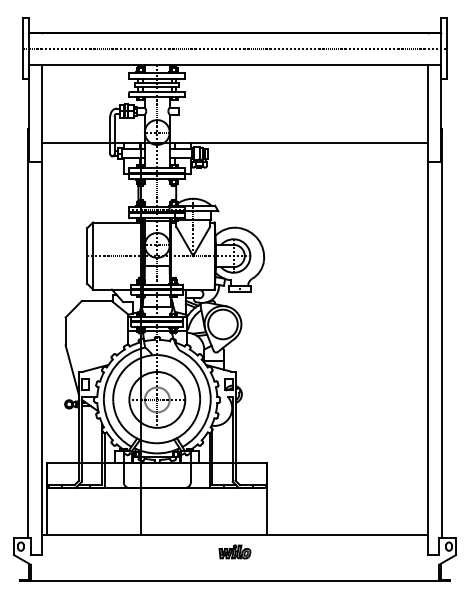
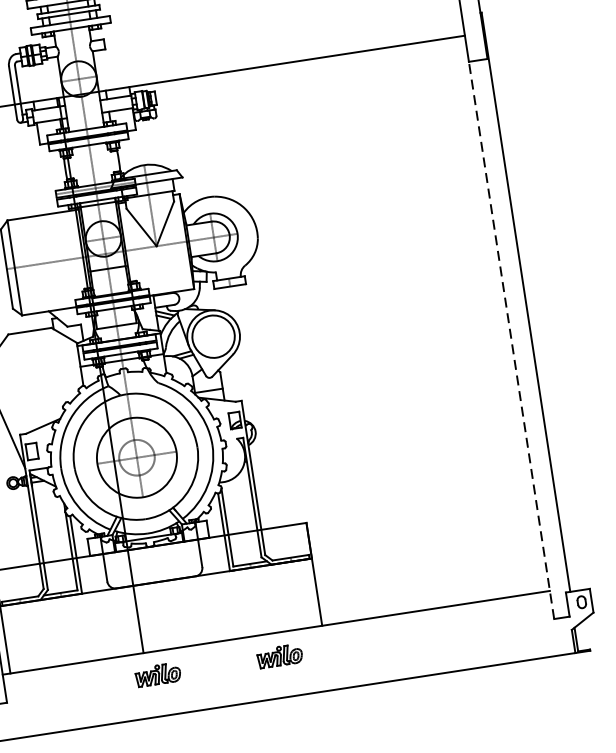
line: (428, 358) -> (511, 340), solid -> dashed
part: (148, 551) -> (157, 674), added

